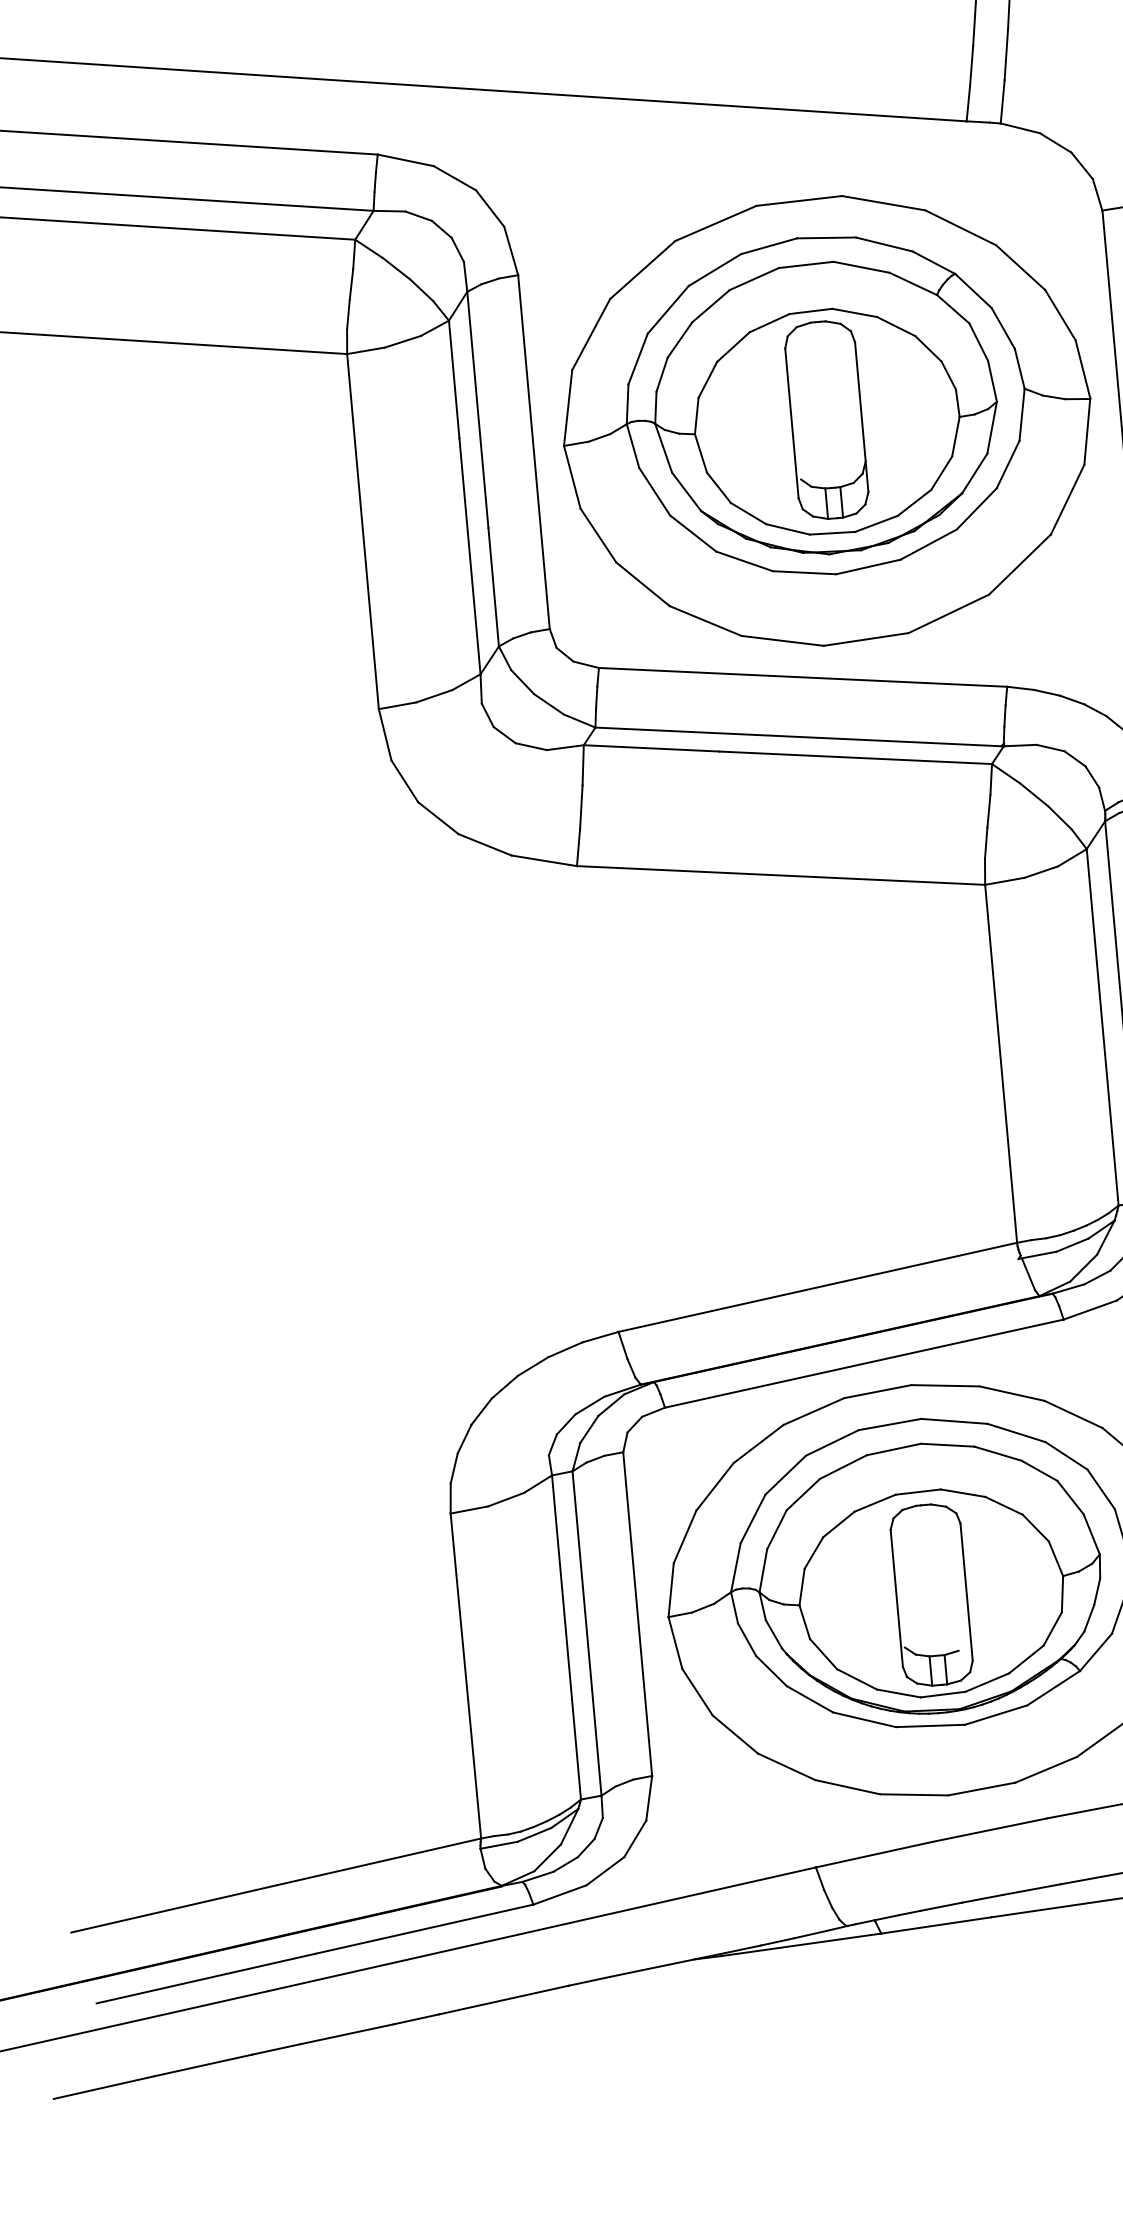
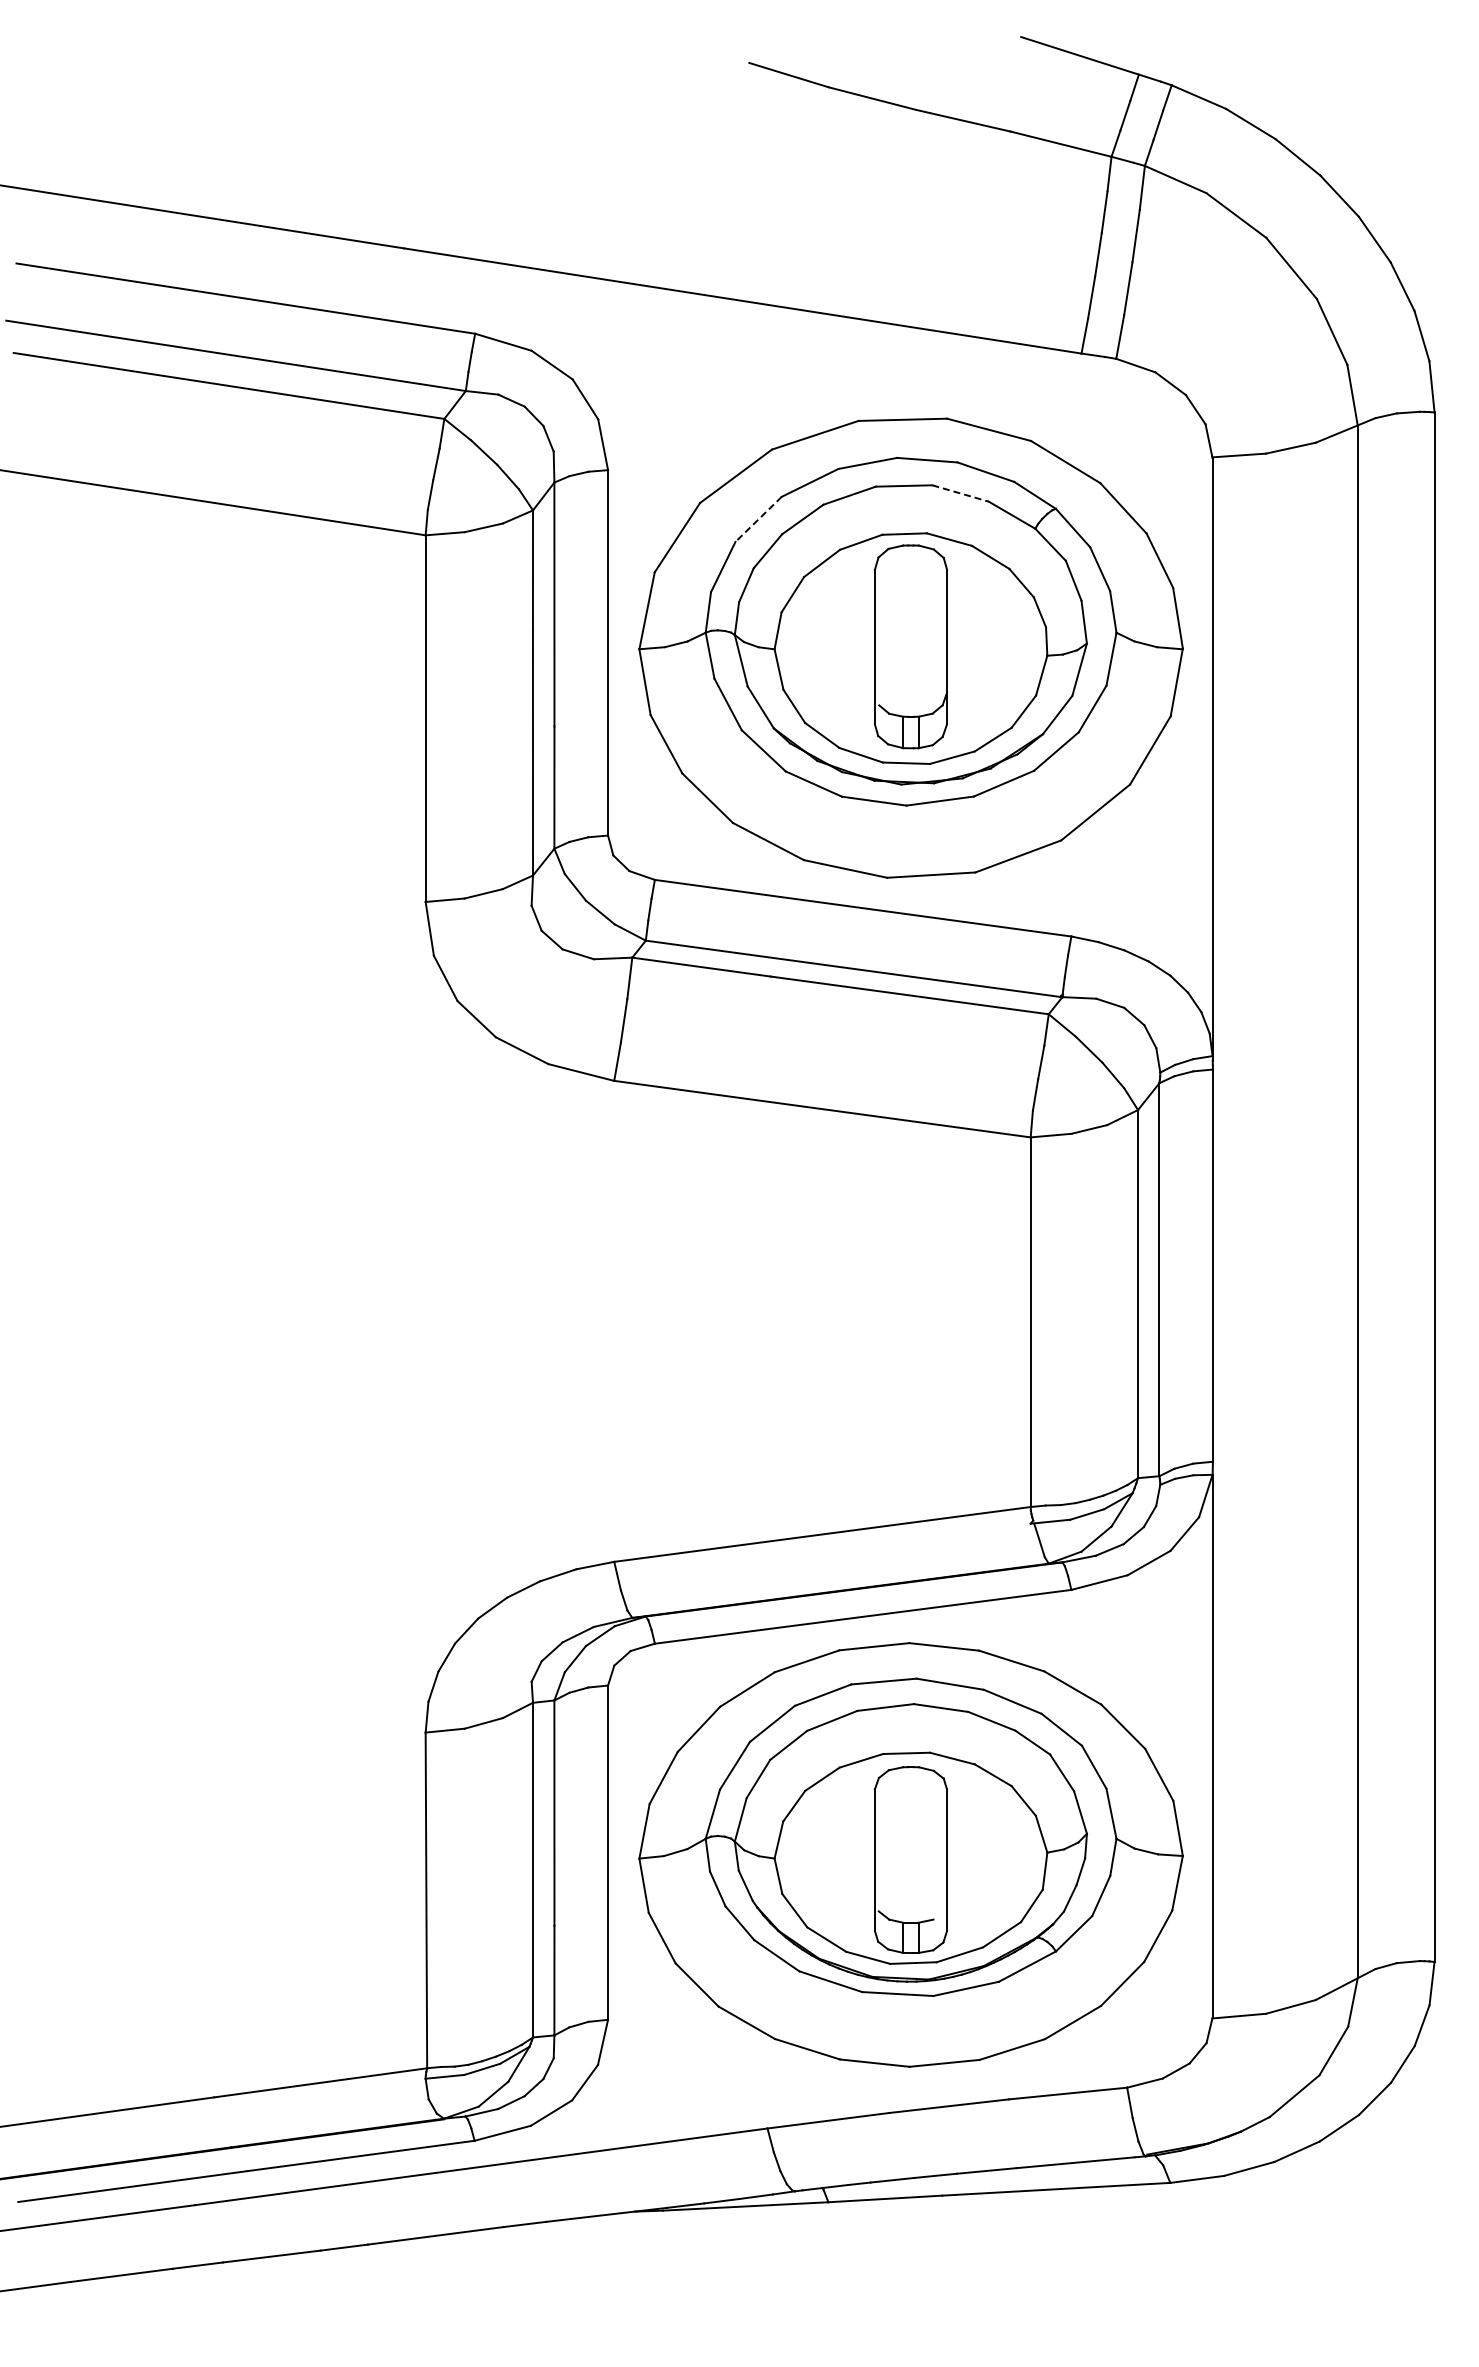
line: (862, 267) -> (961, 493), solid -> dashed
line: (668, 309) -> (758, 519), solid -> dashed

